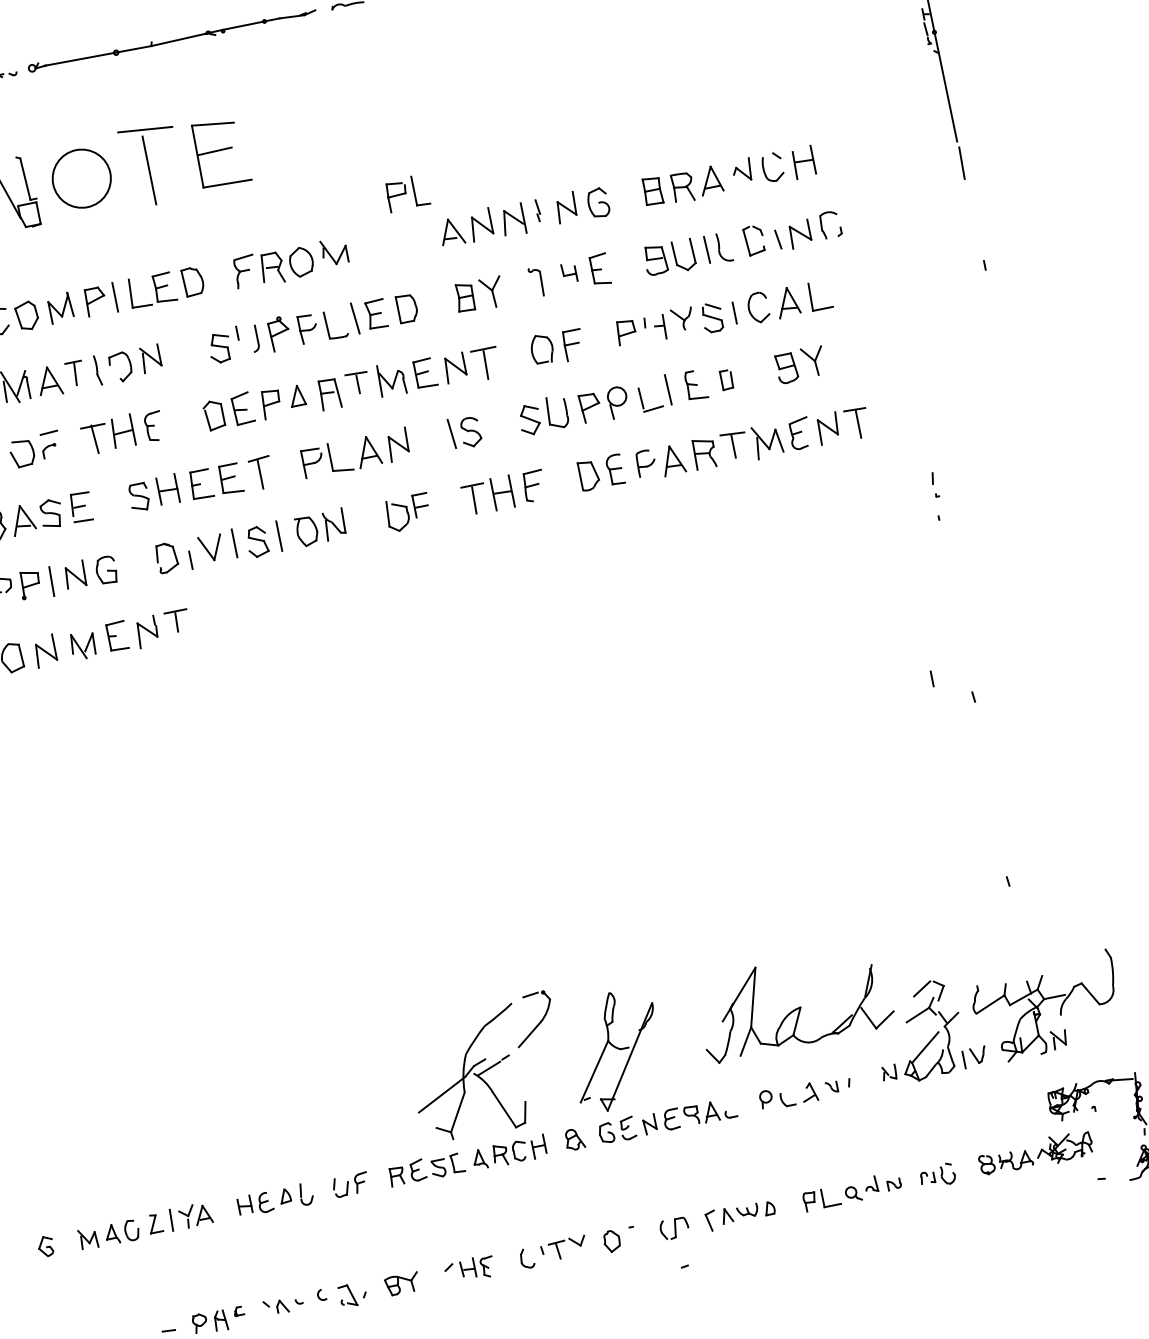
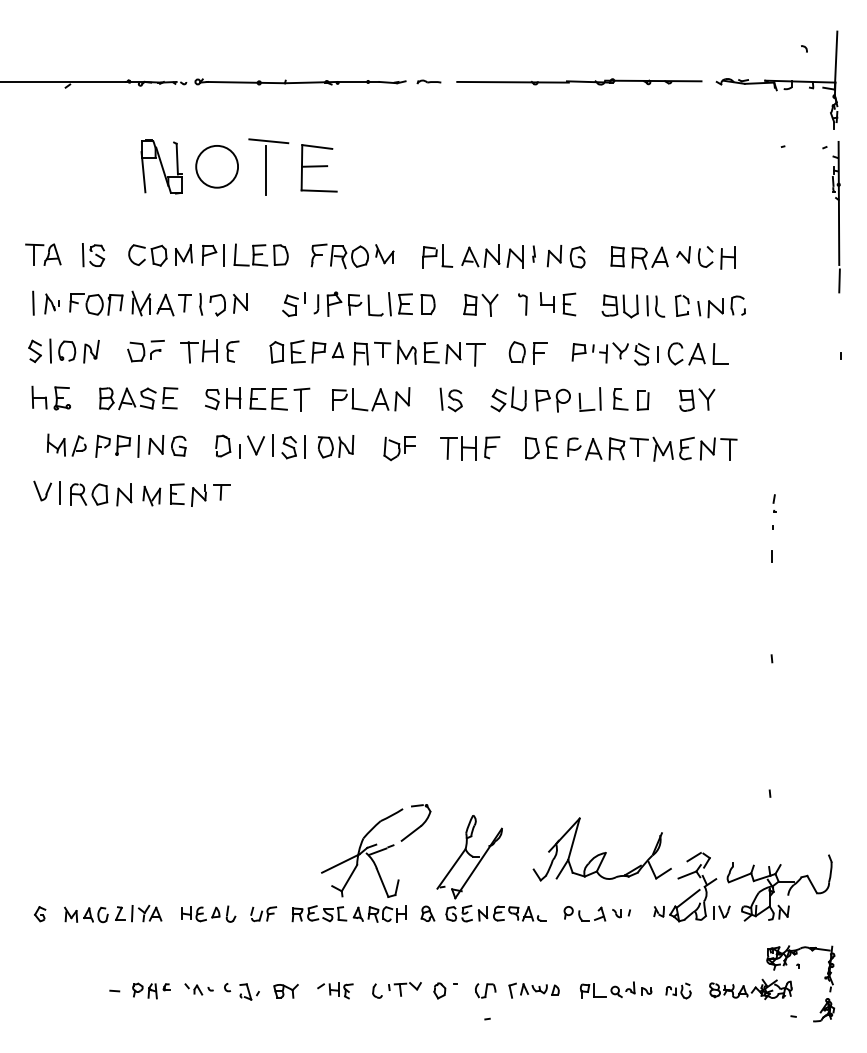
part: (407, 193) -> (437, 256), moved
part: (568, 273) -> (546, 302), size x1.43
part: (726, 380) -> (642, 400), size x1.43
line: (931, 679) -> (771, 556), moved

